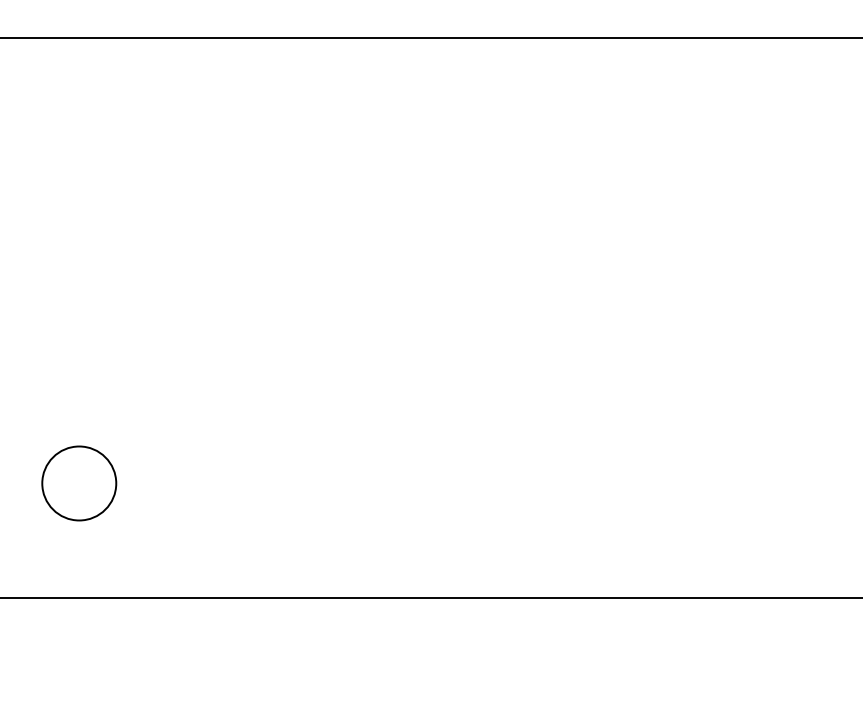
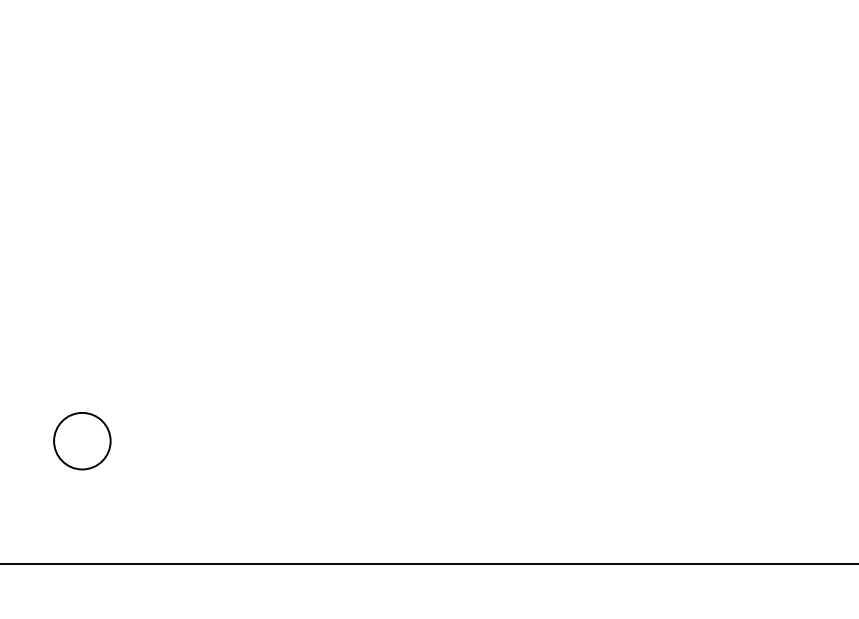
circle: (79, 483) -> (82, 441), size x0.71

